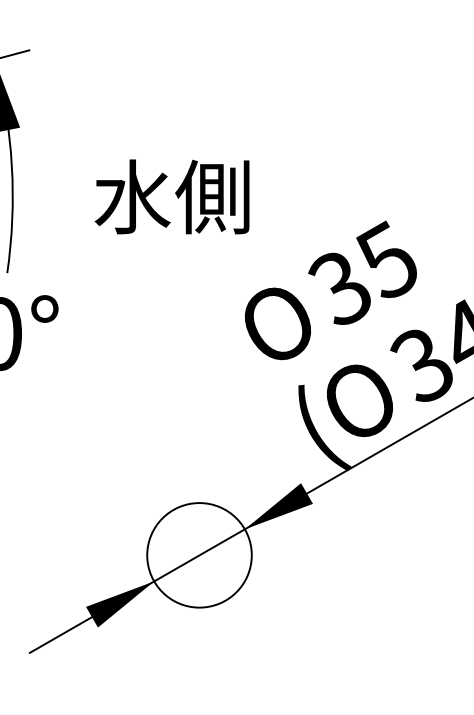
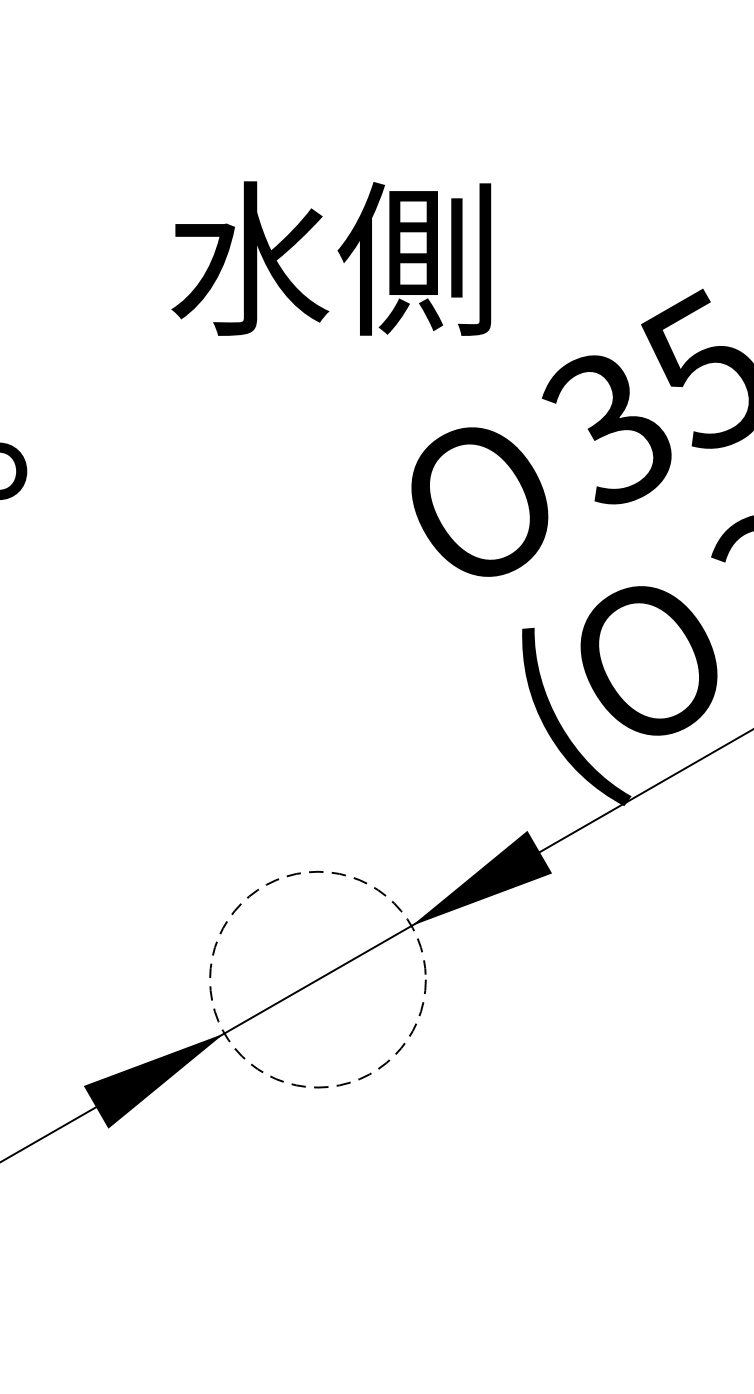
text: (171, 196) -> (330, 257), moved
circle: (199, 555) -> (317, 979), solid -> dashed

